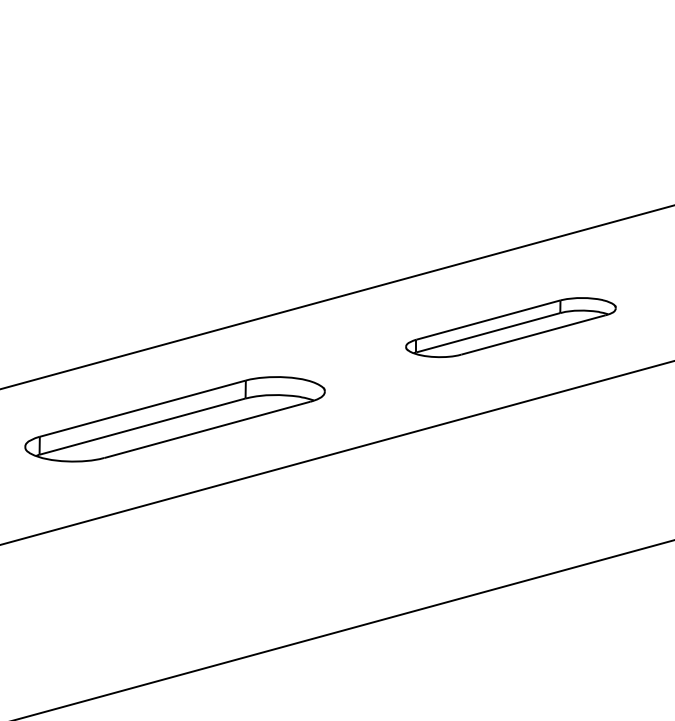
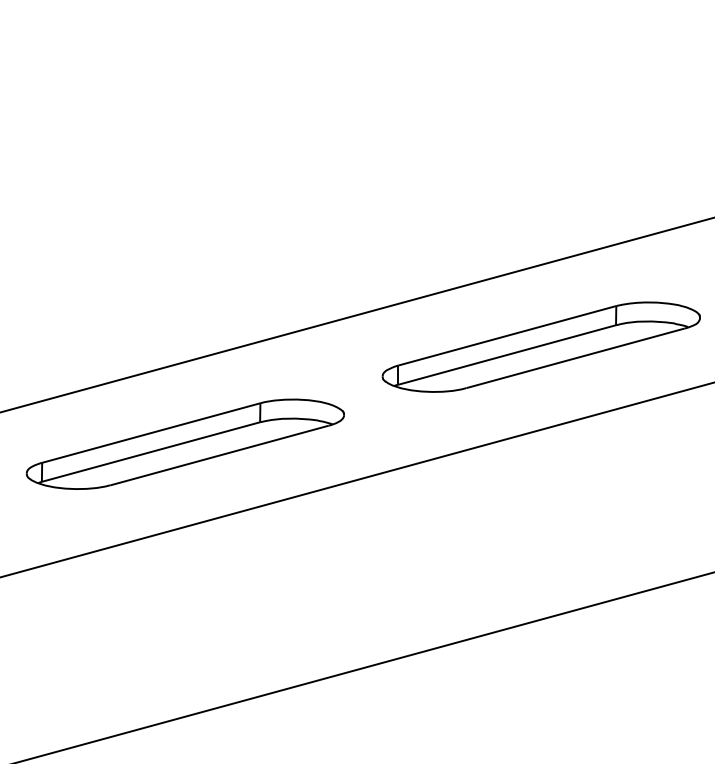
part: (510, 326) -> (540, 346), size x1.43

